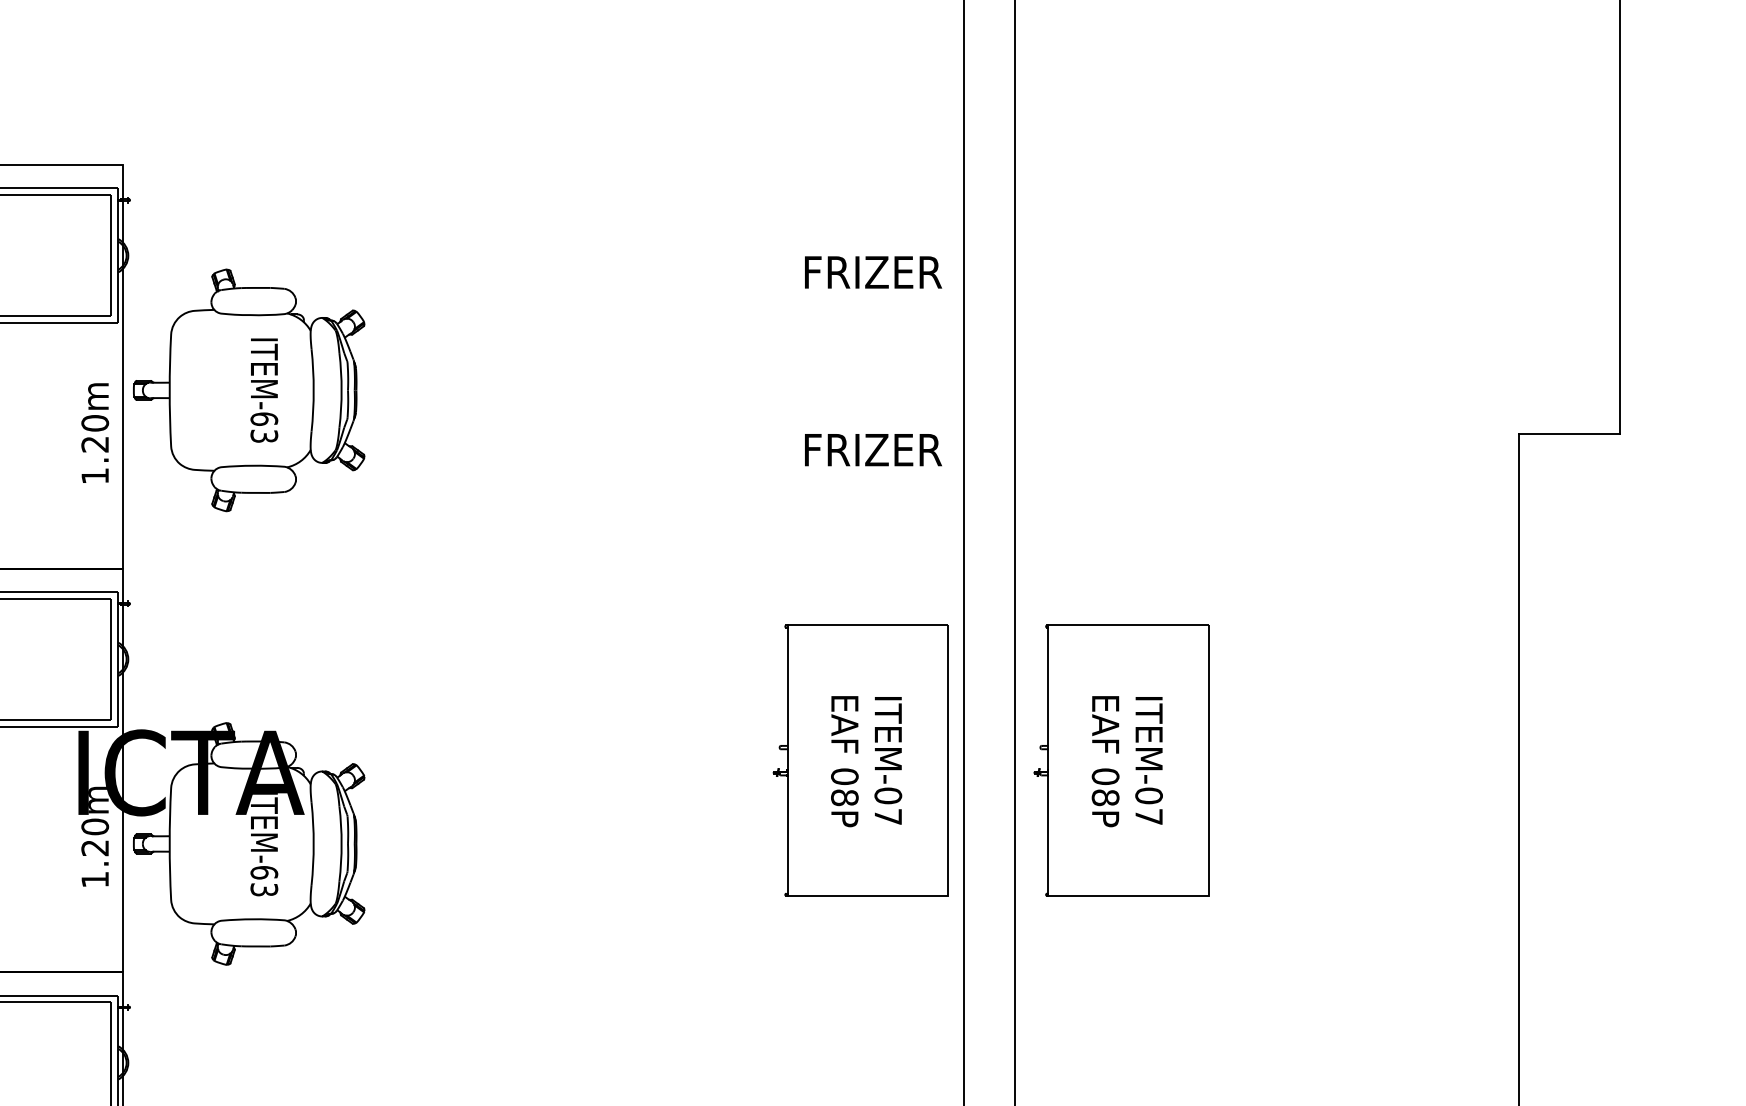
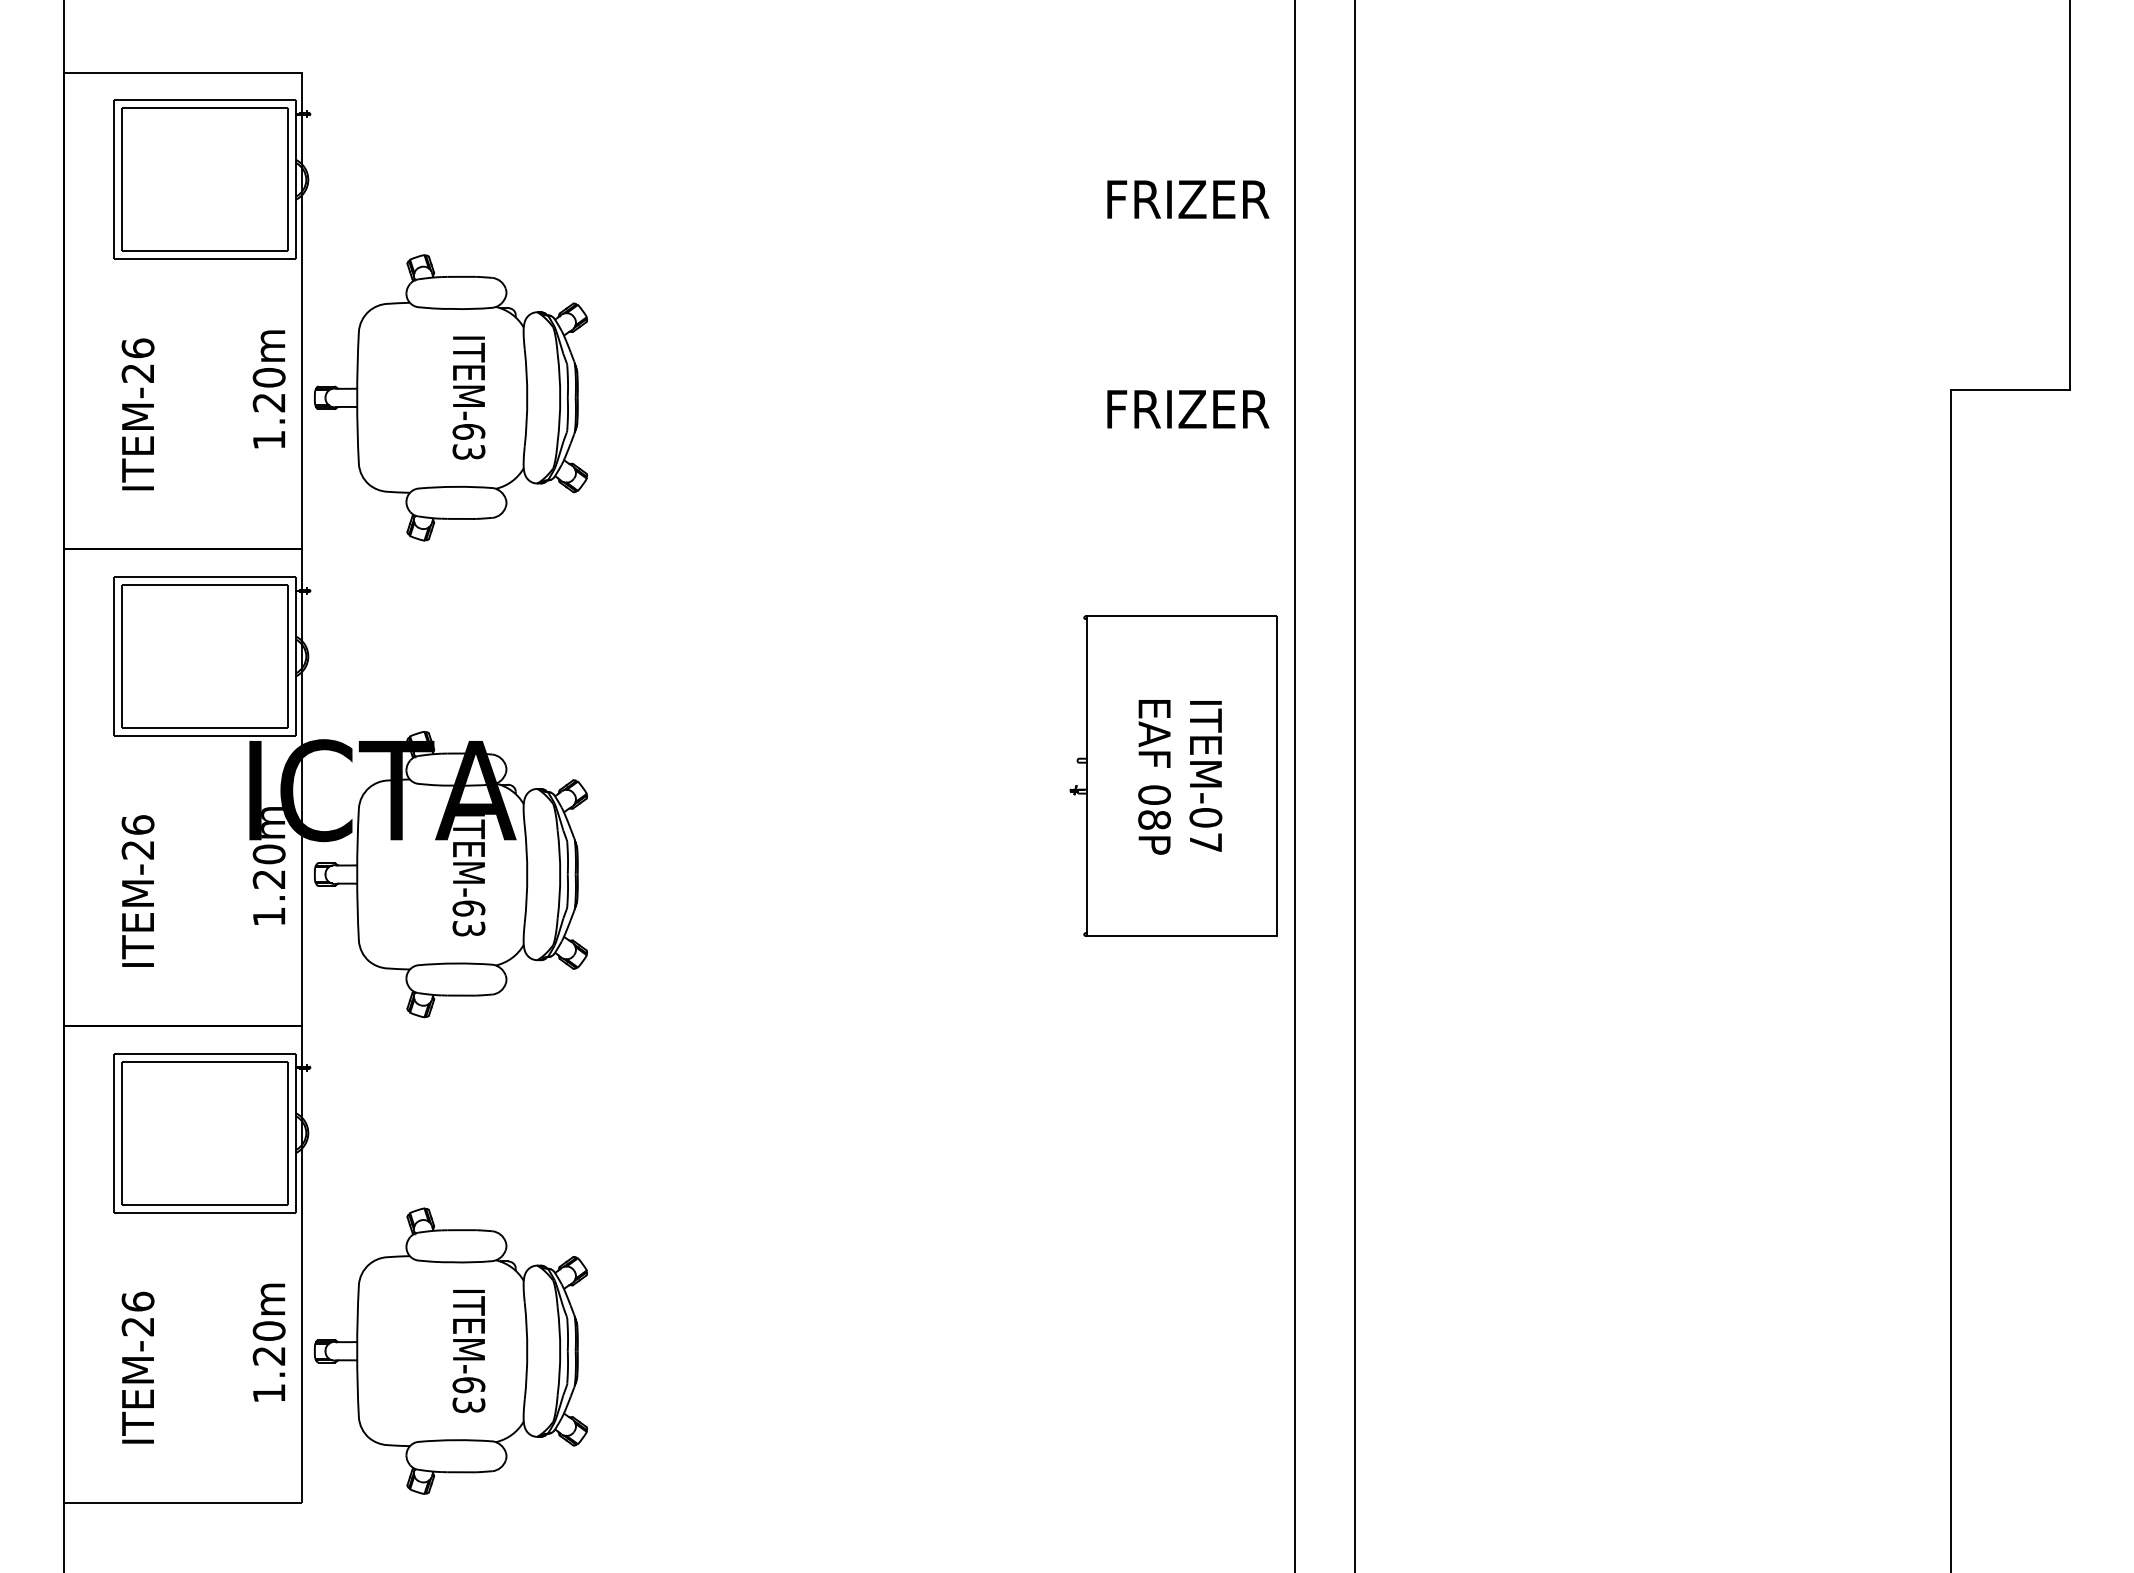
part: (248, 390) -> (450, 397), moved
part: (1121, 760) -> (1481, 775), removed

